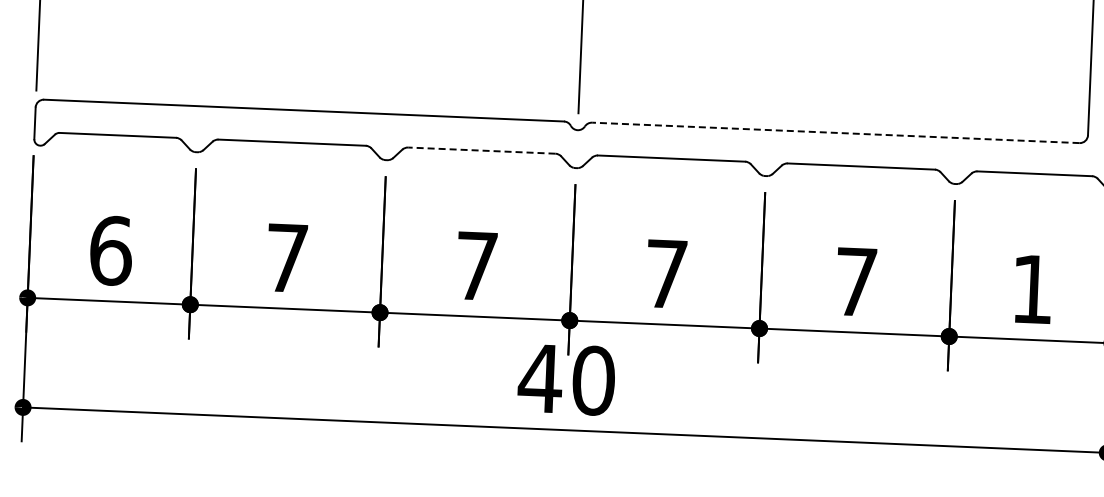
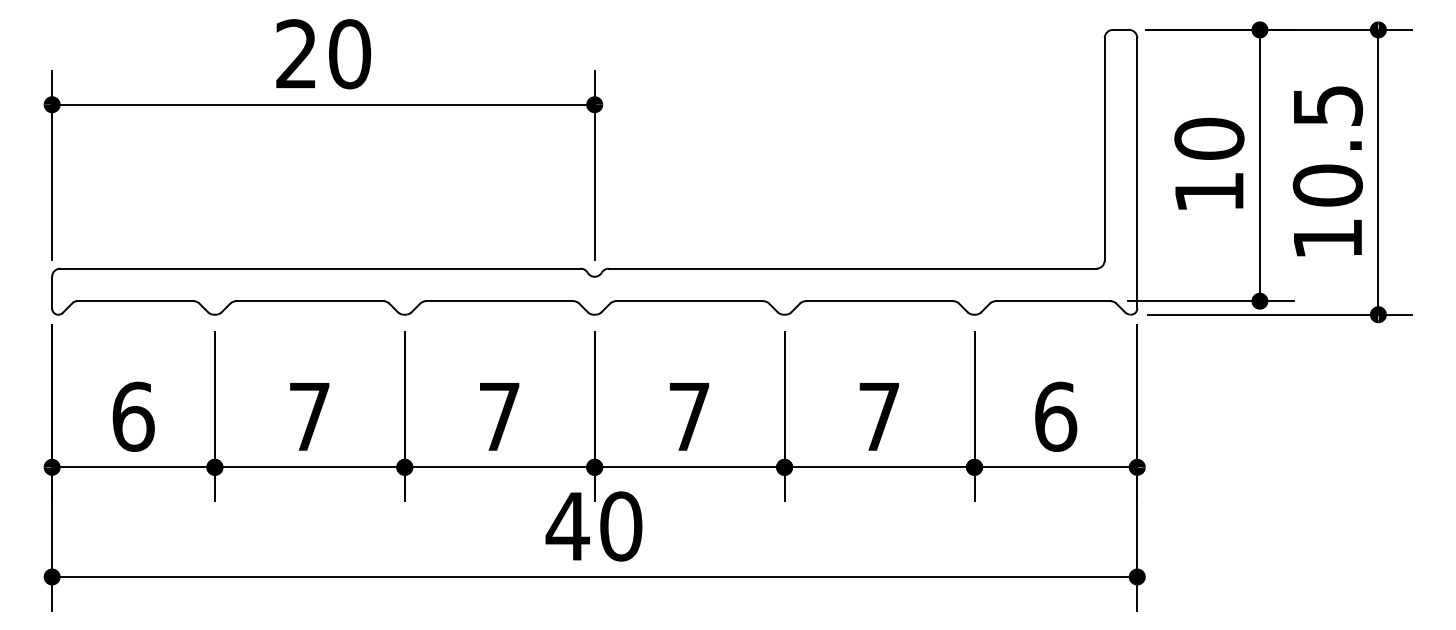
line: (835, 132) -> (852, 268), dashed -> solid
line: (481, 150) -> (499, 301), dashed -> solid
text: (1033, 289) -> (1056, 416), 1 -> 6

